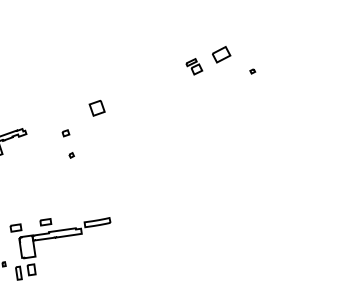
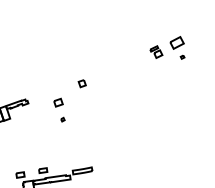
part: (252, 71) -> (182, 57), moved
part: (96, 107) -> (81, 83), size x0.62
part: (65, 133) -> (58, 102), size x1.67

